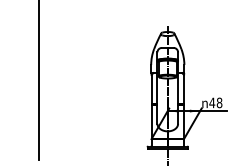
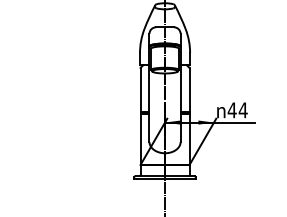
text: (219, 102) -> (243, 109), 48 -> 44

